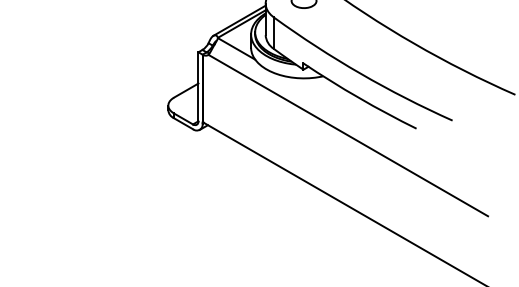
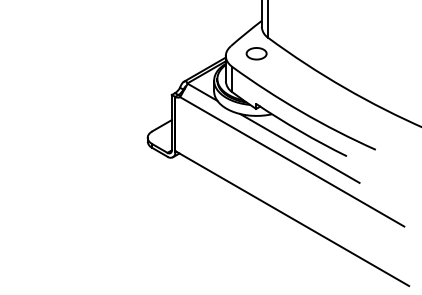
line: (357, 118) -> (299, 148), added

